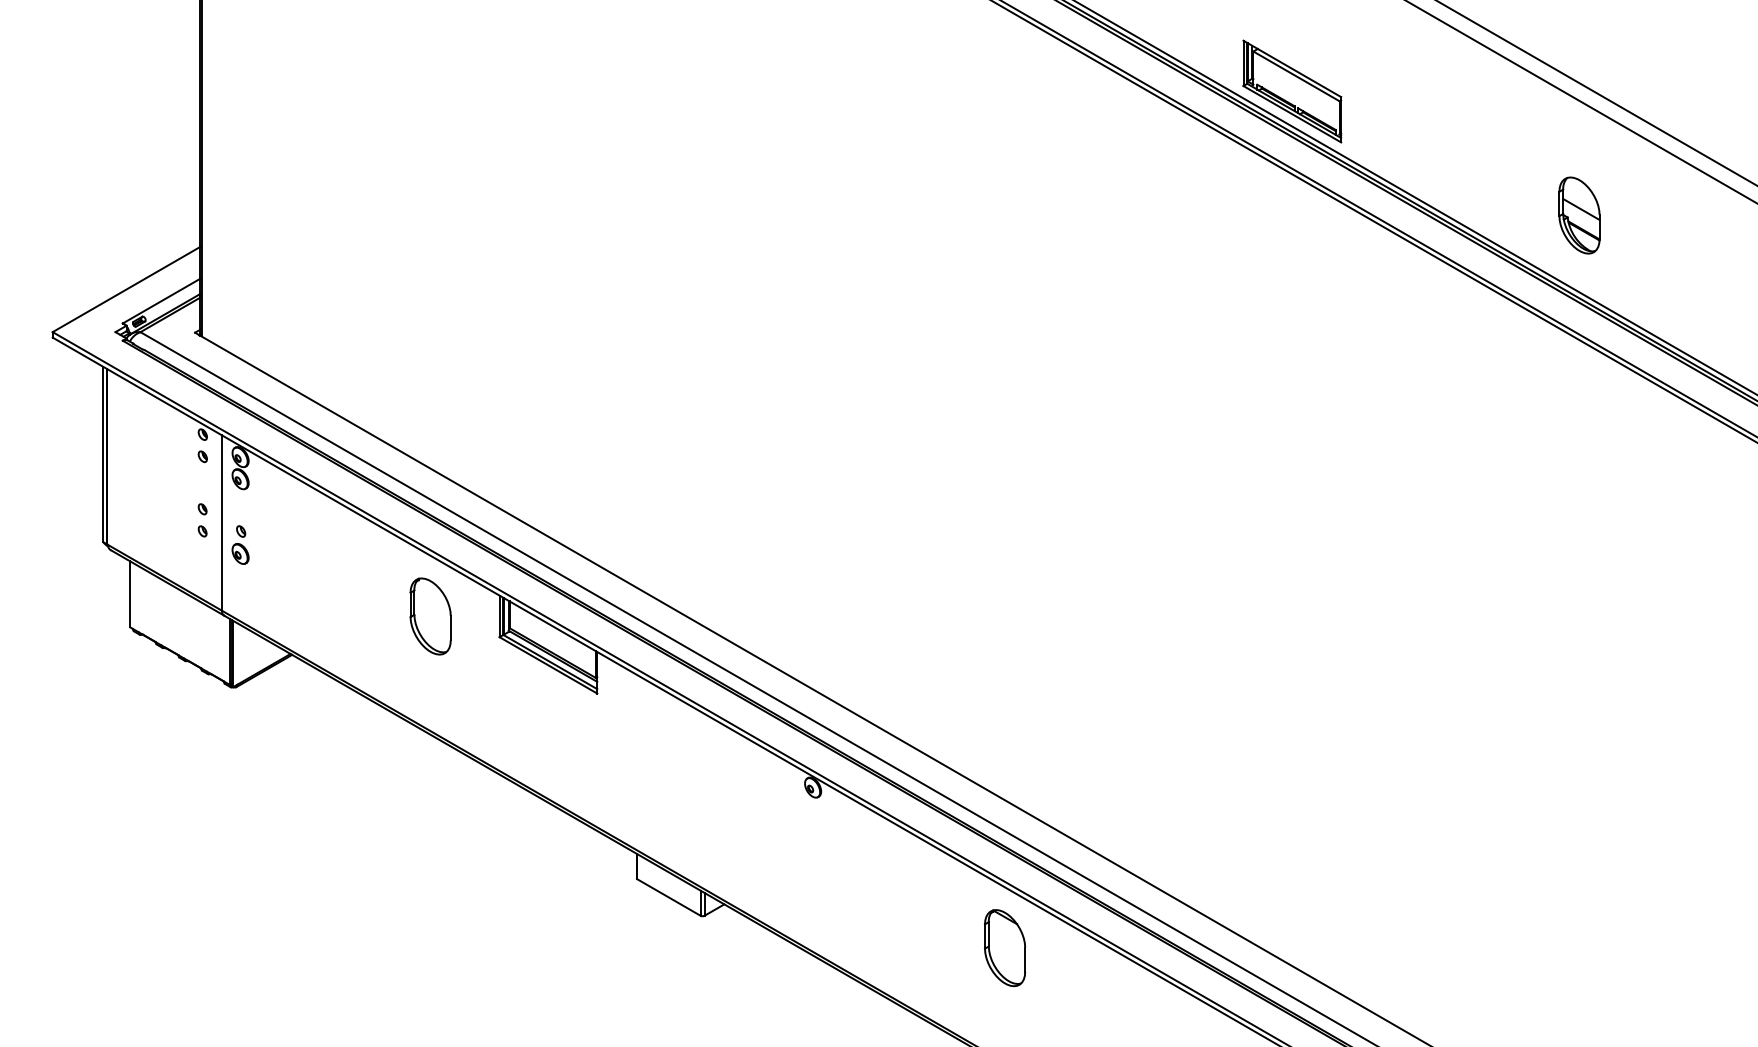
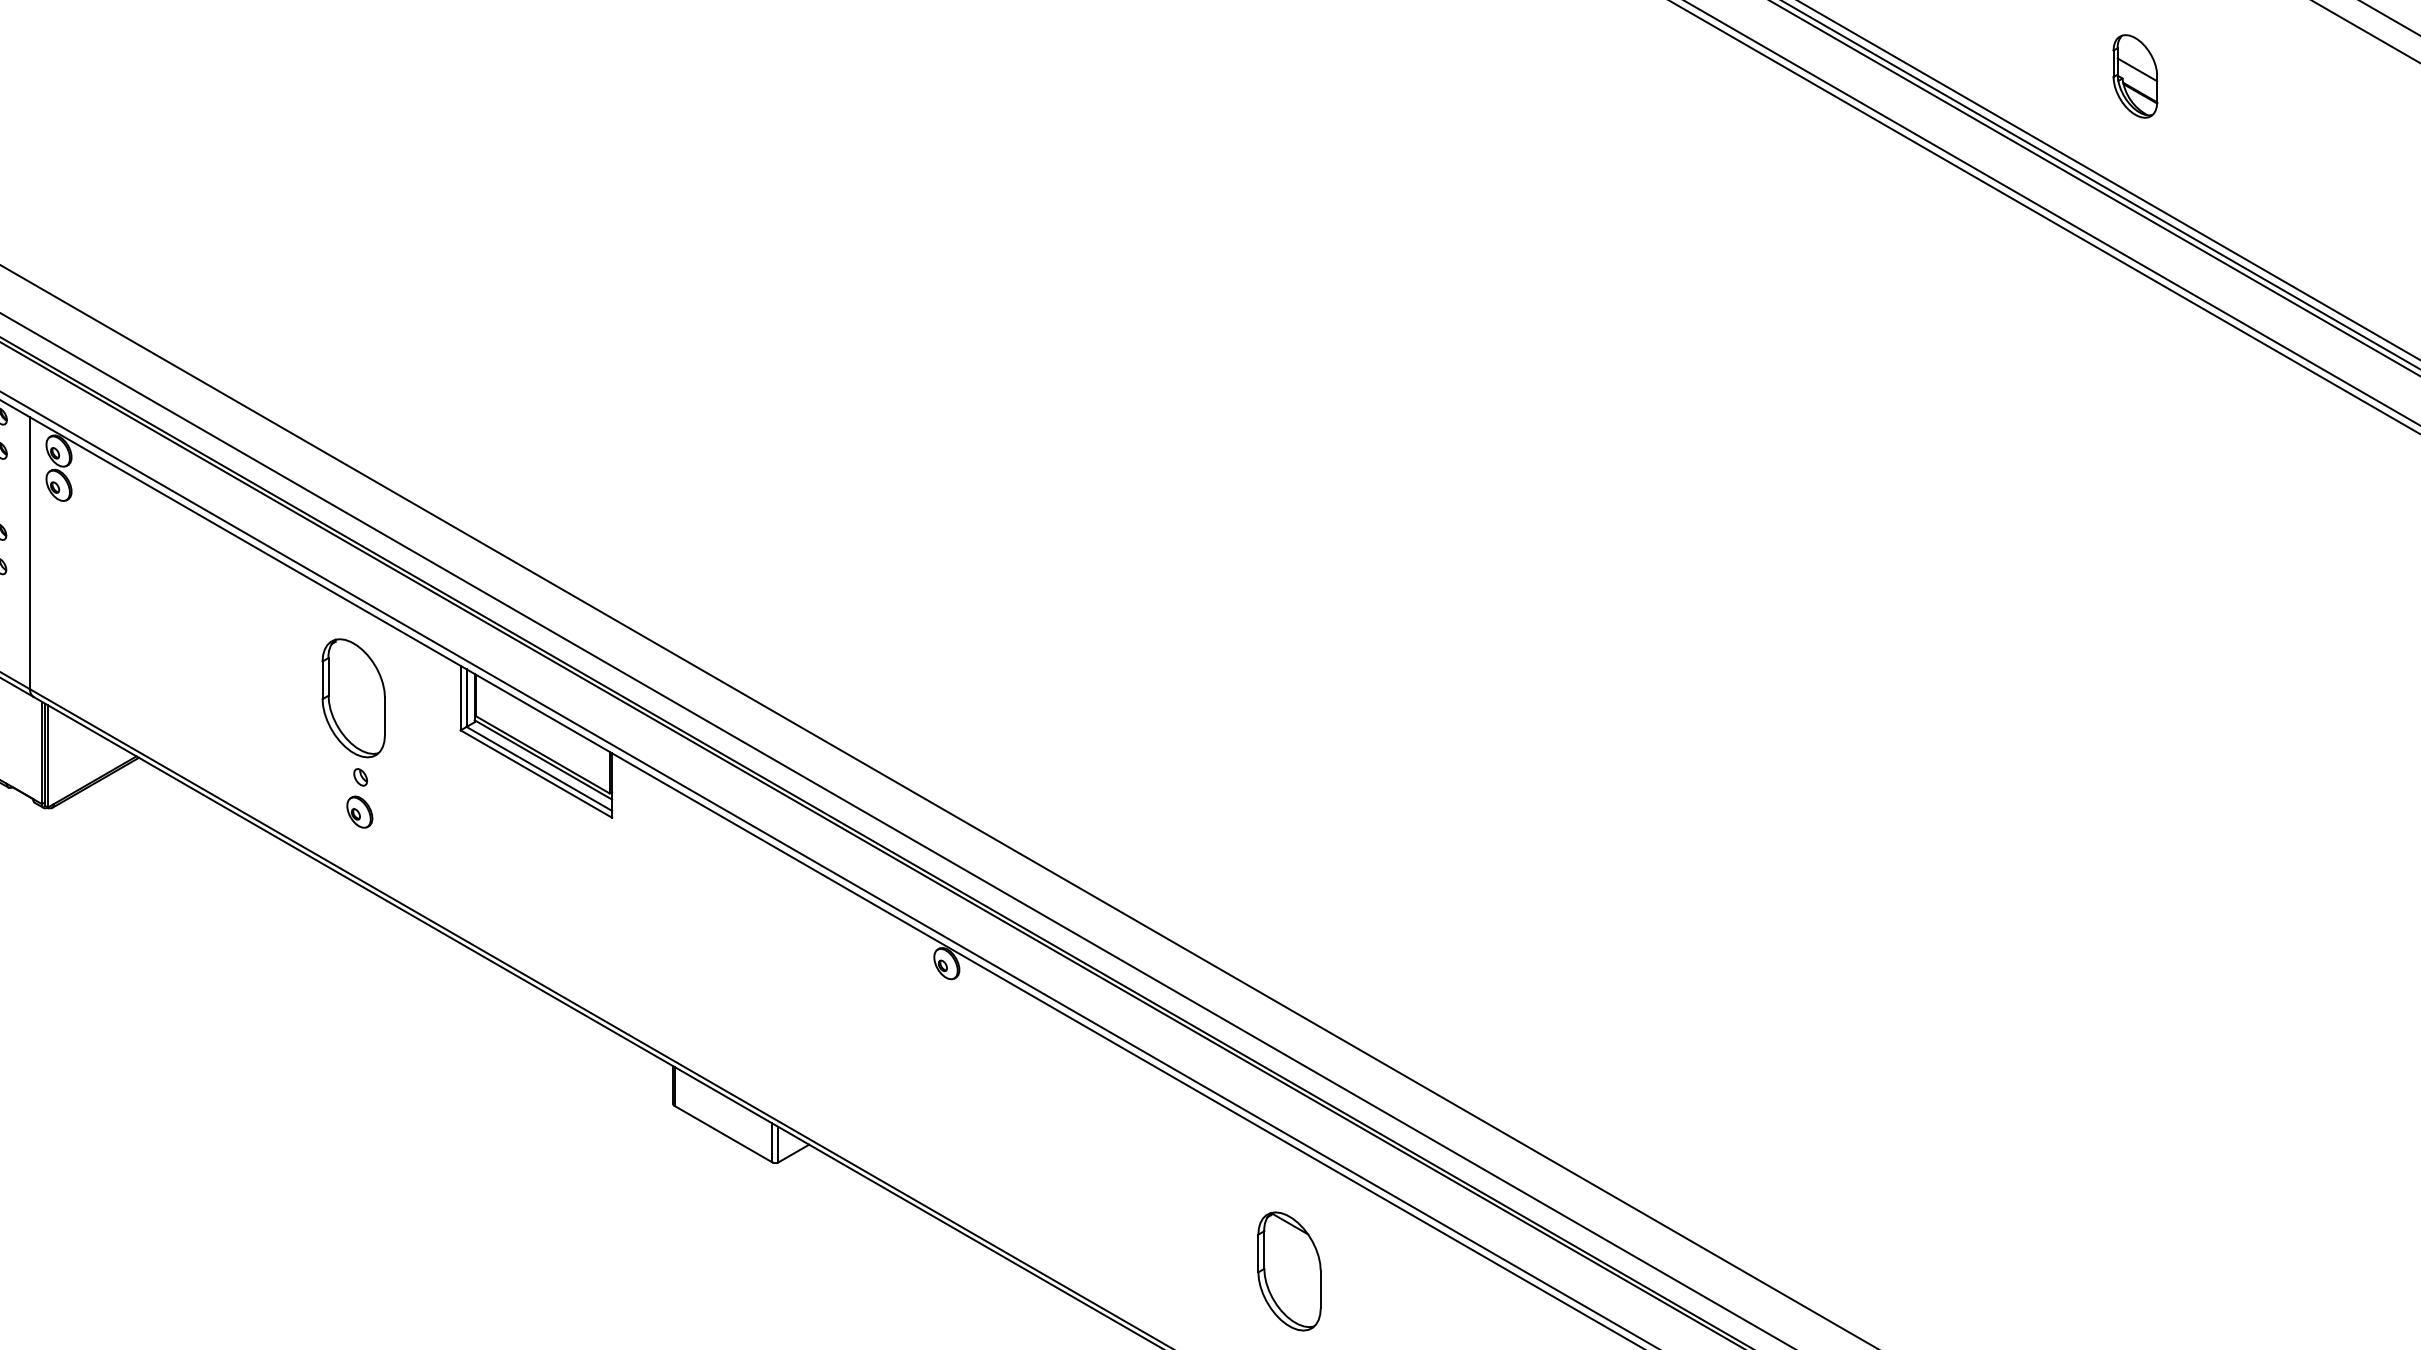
part: (1579, 215) -> (2135, 76), size x0.7
part: (240, 544) -> (359, 797), moved
part: (1005, 948) -> (1290, 1272), moved

